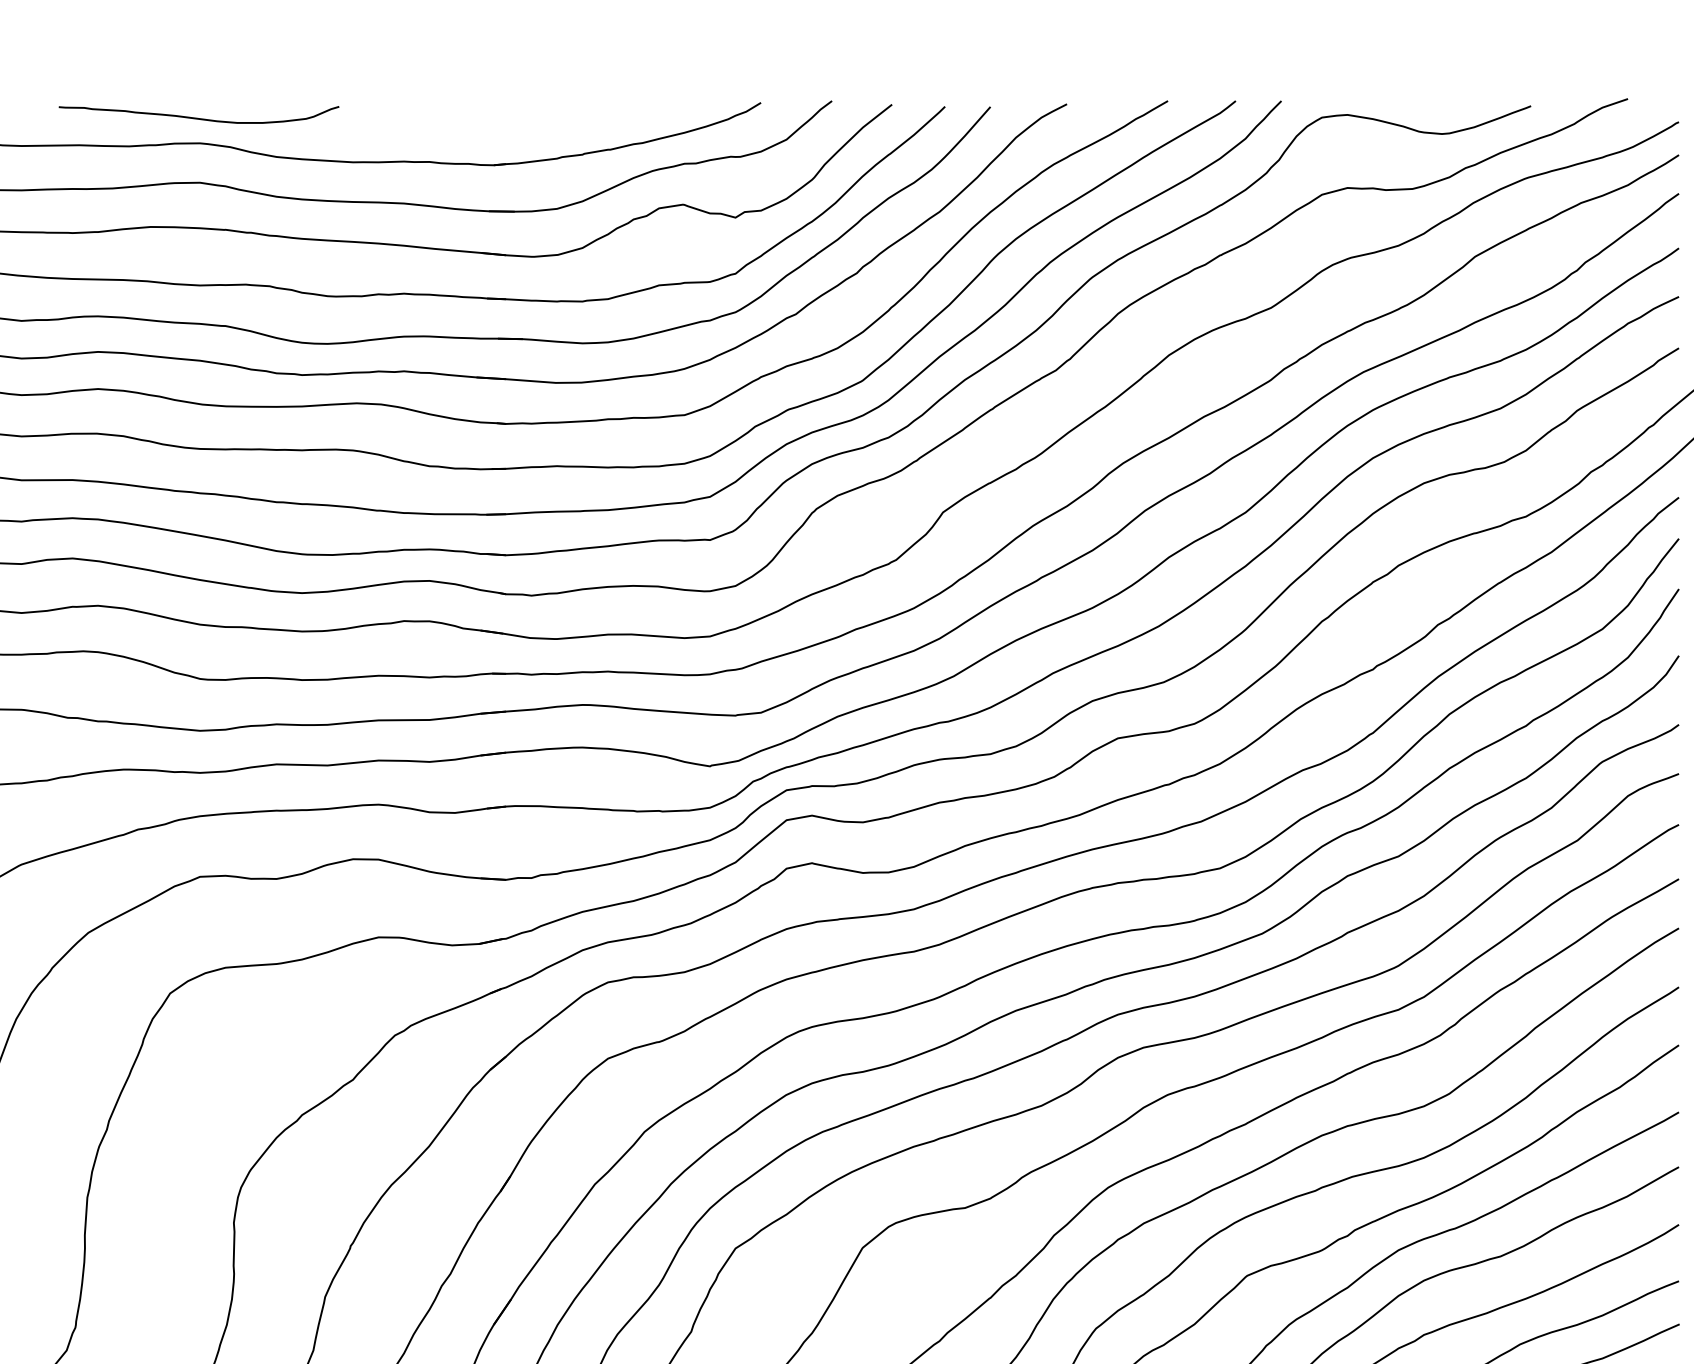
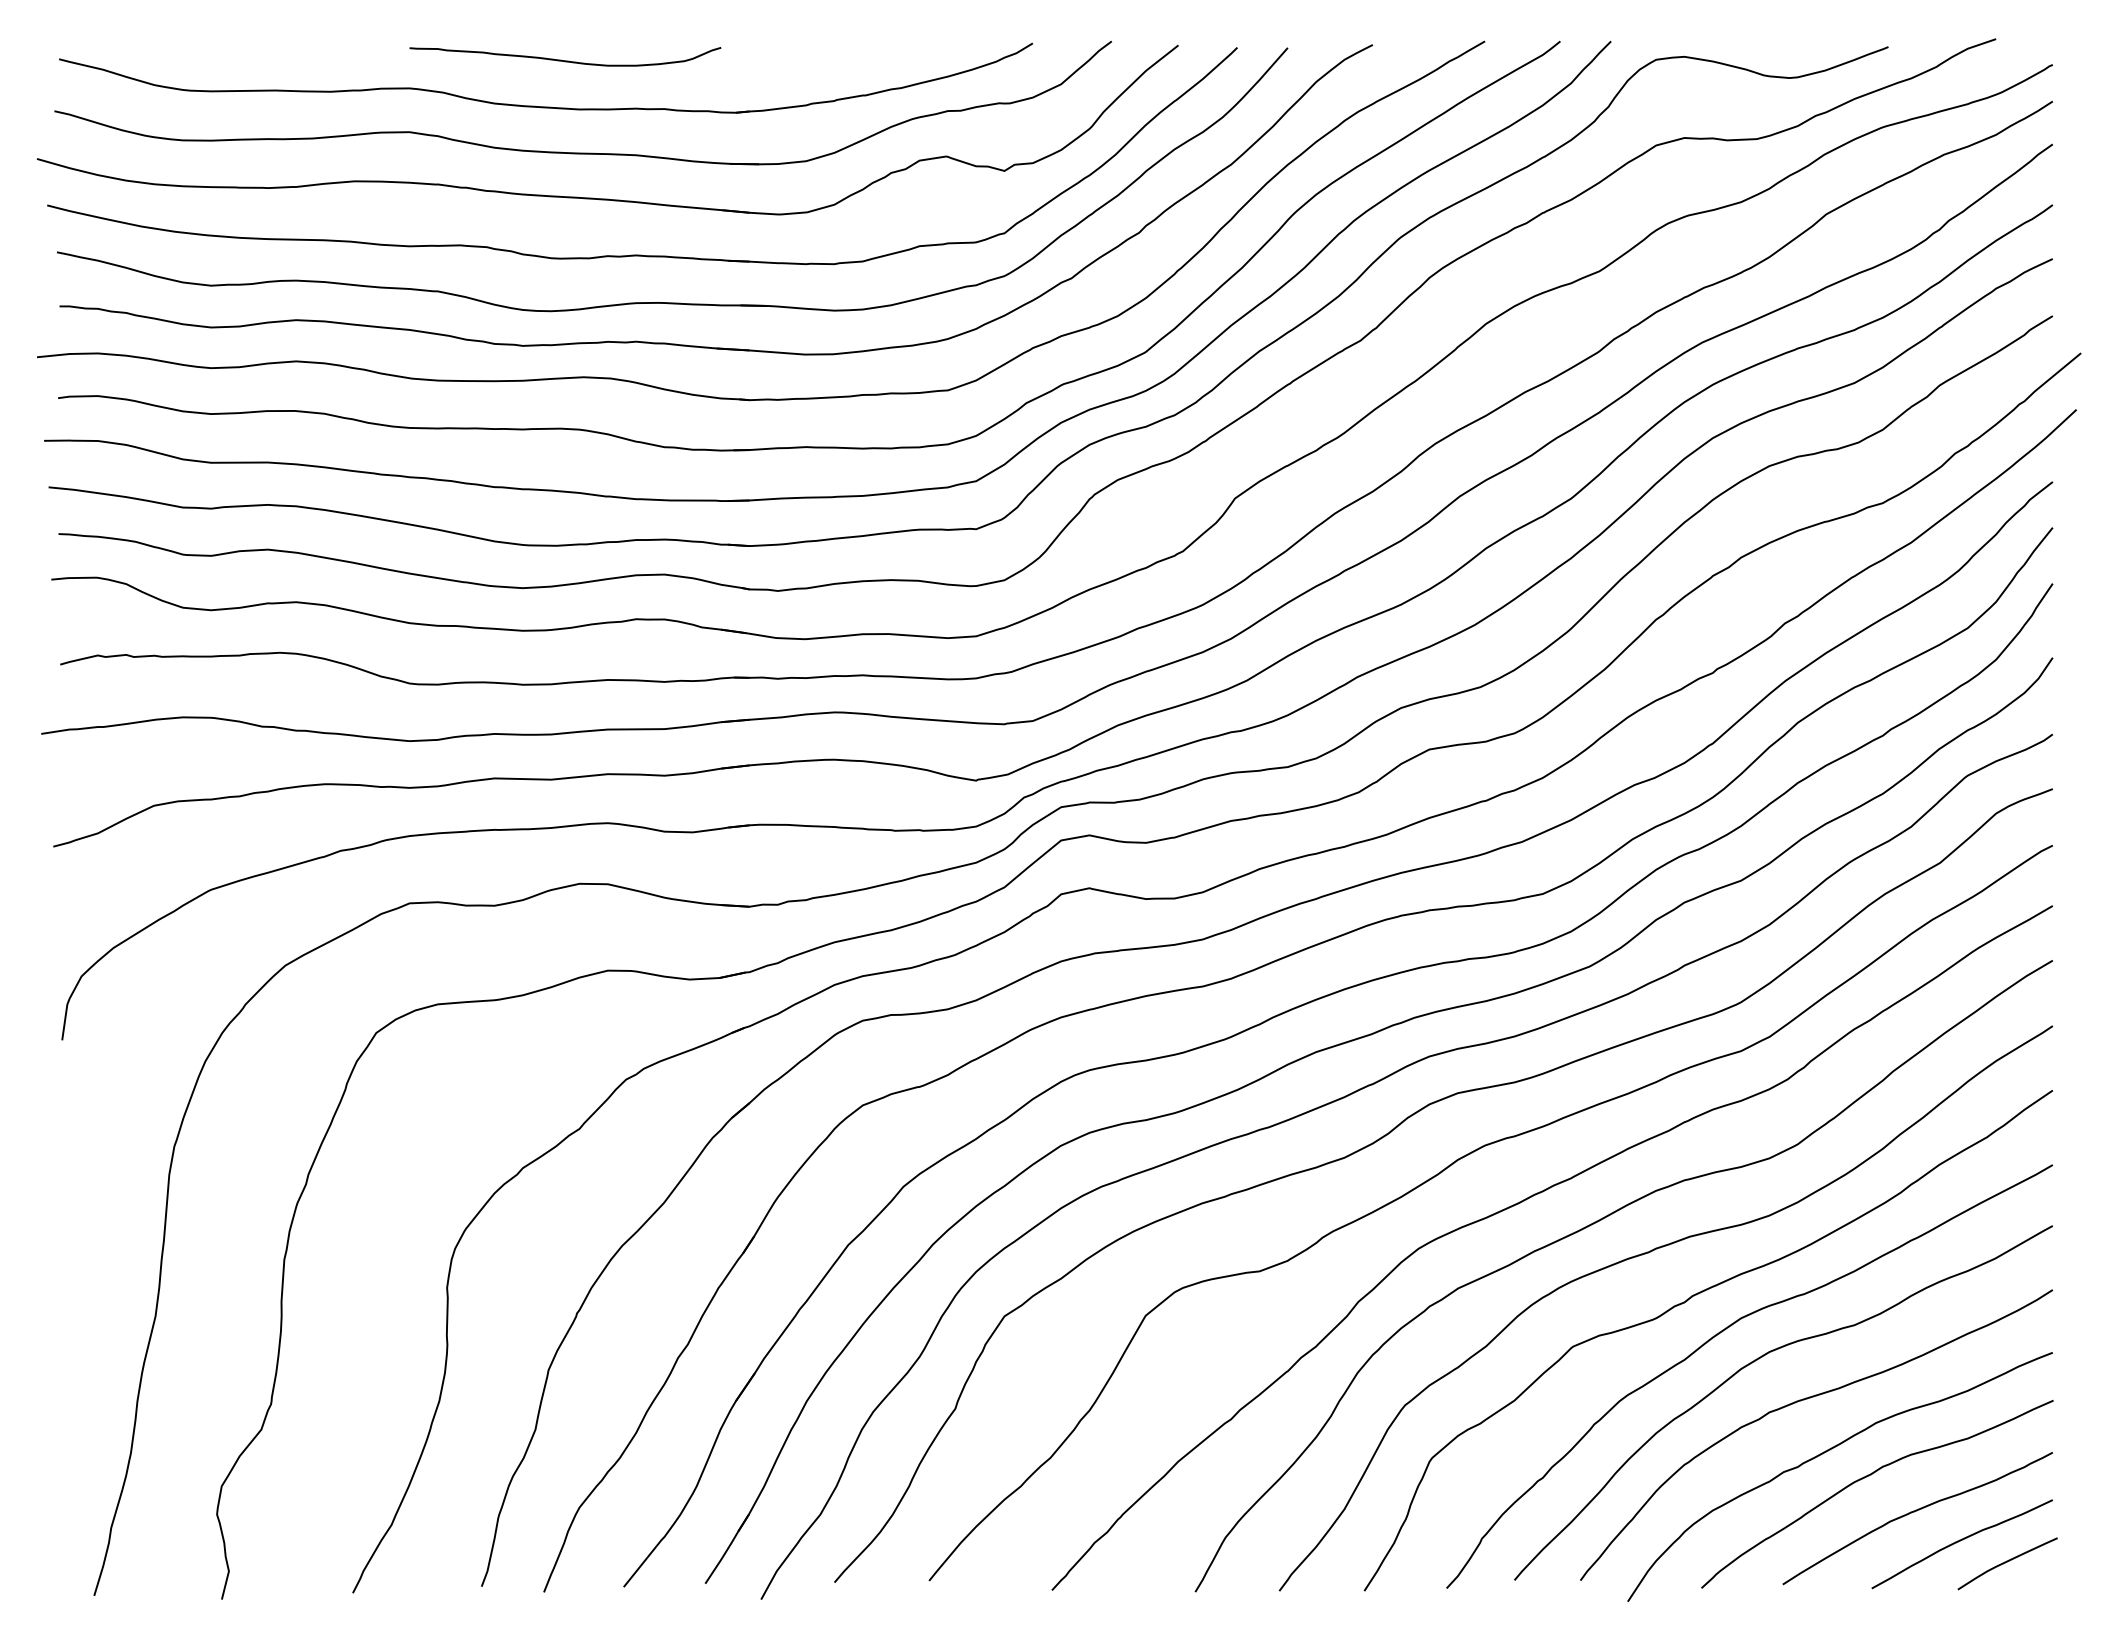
curve: (199, 118) -> (565, 60), moved

